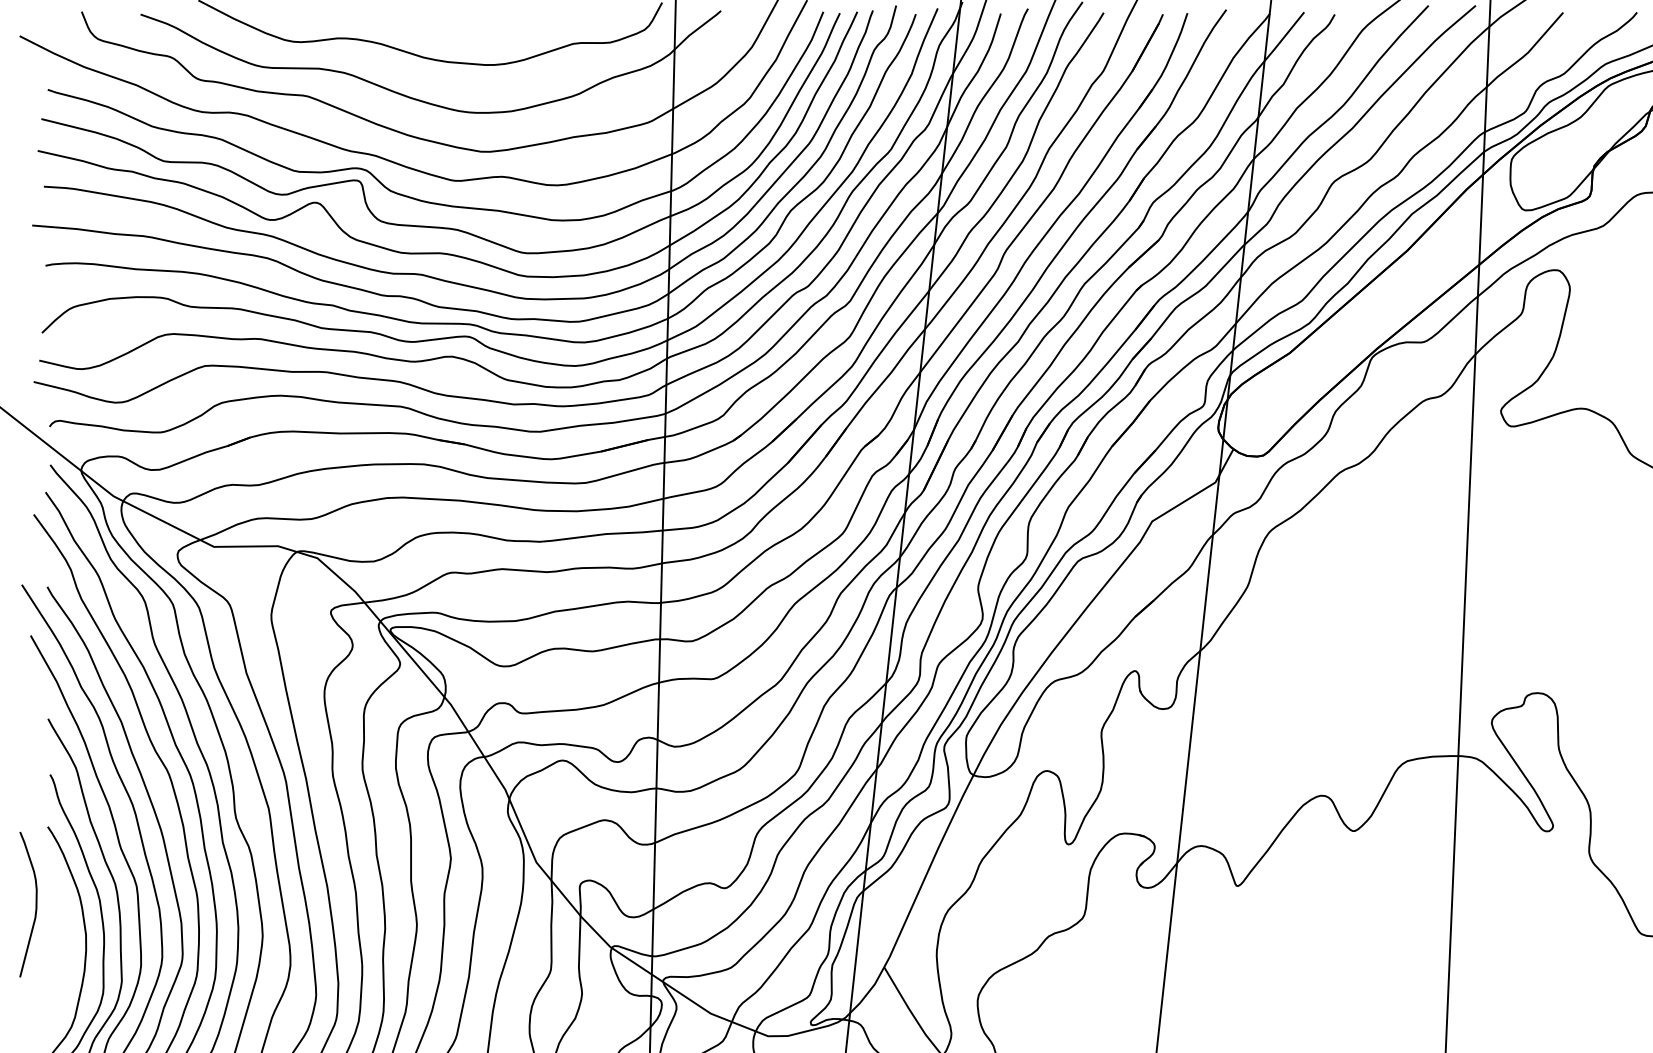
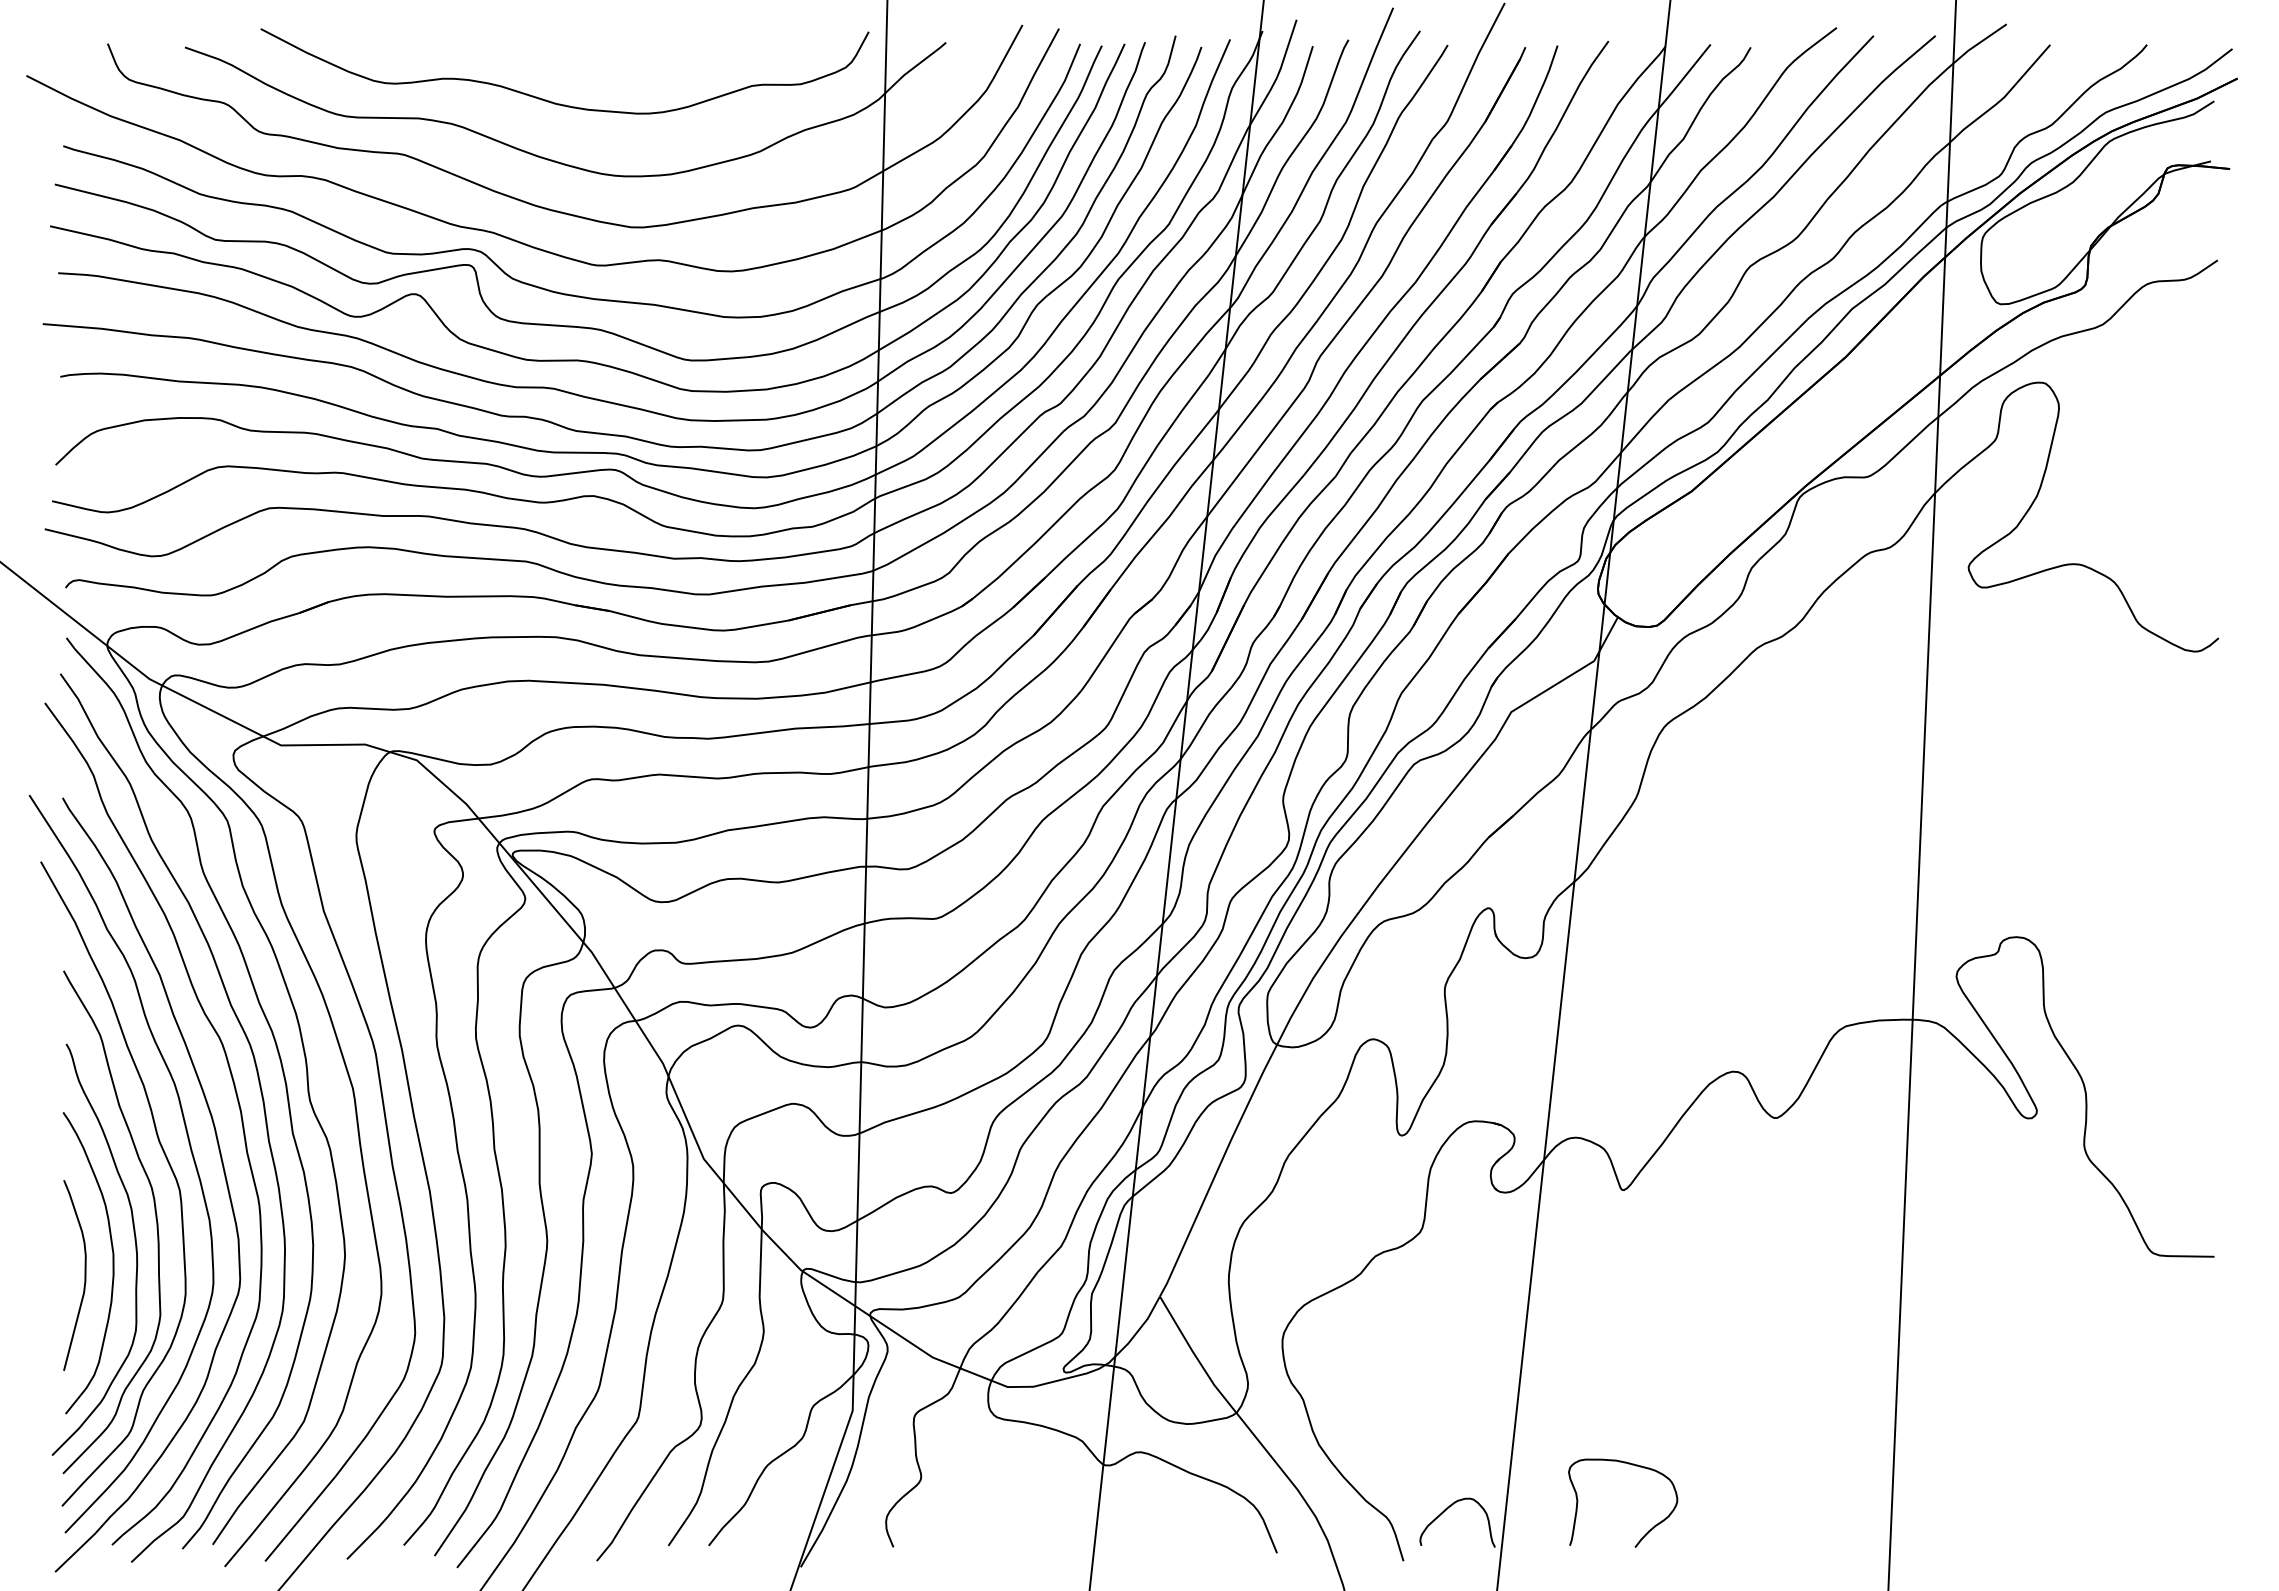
curve: (35, 904) -> (84, 1275), moved

